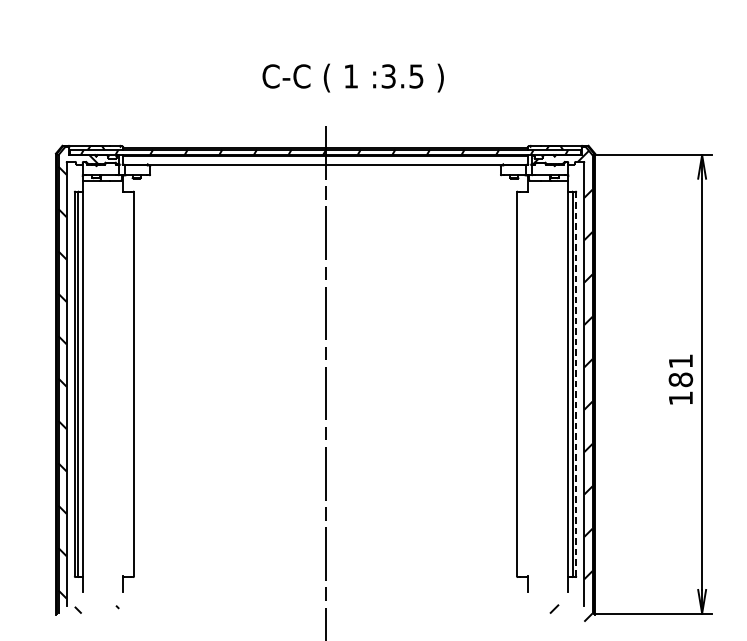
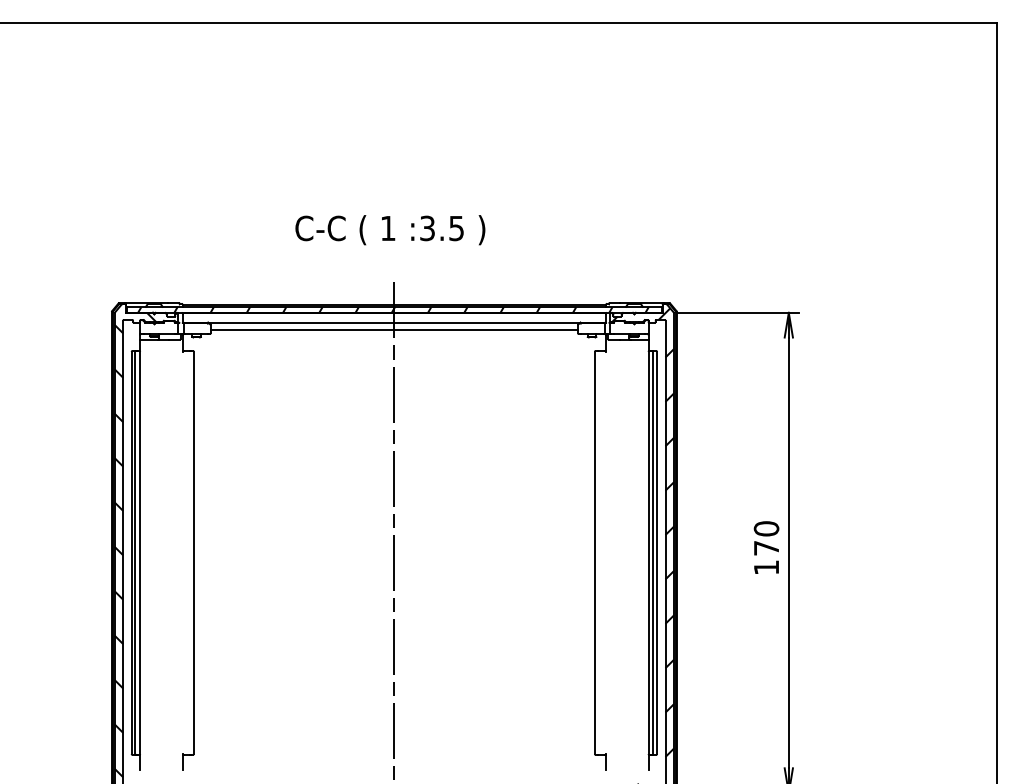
text: (353, 78) -> (390, 230), moved
line: (324, 171) -> (393, 329), added
text: (680, 370) -> (766, 538), 181 -> 170
line: (576, 383) -> (657, 552), dashed -> solid

